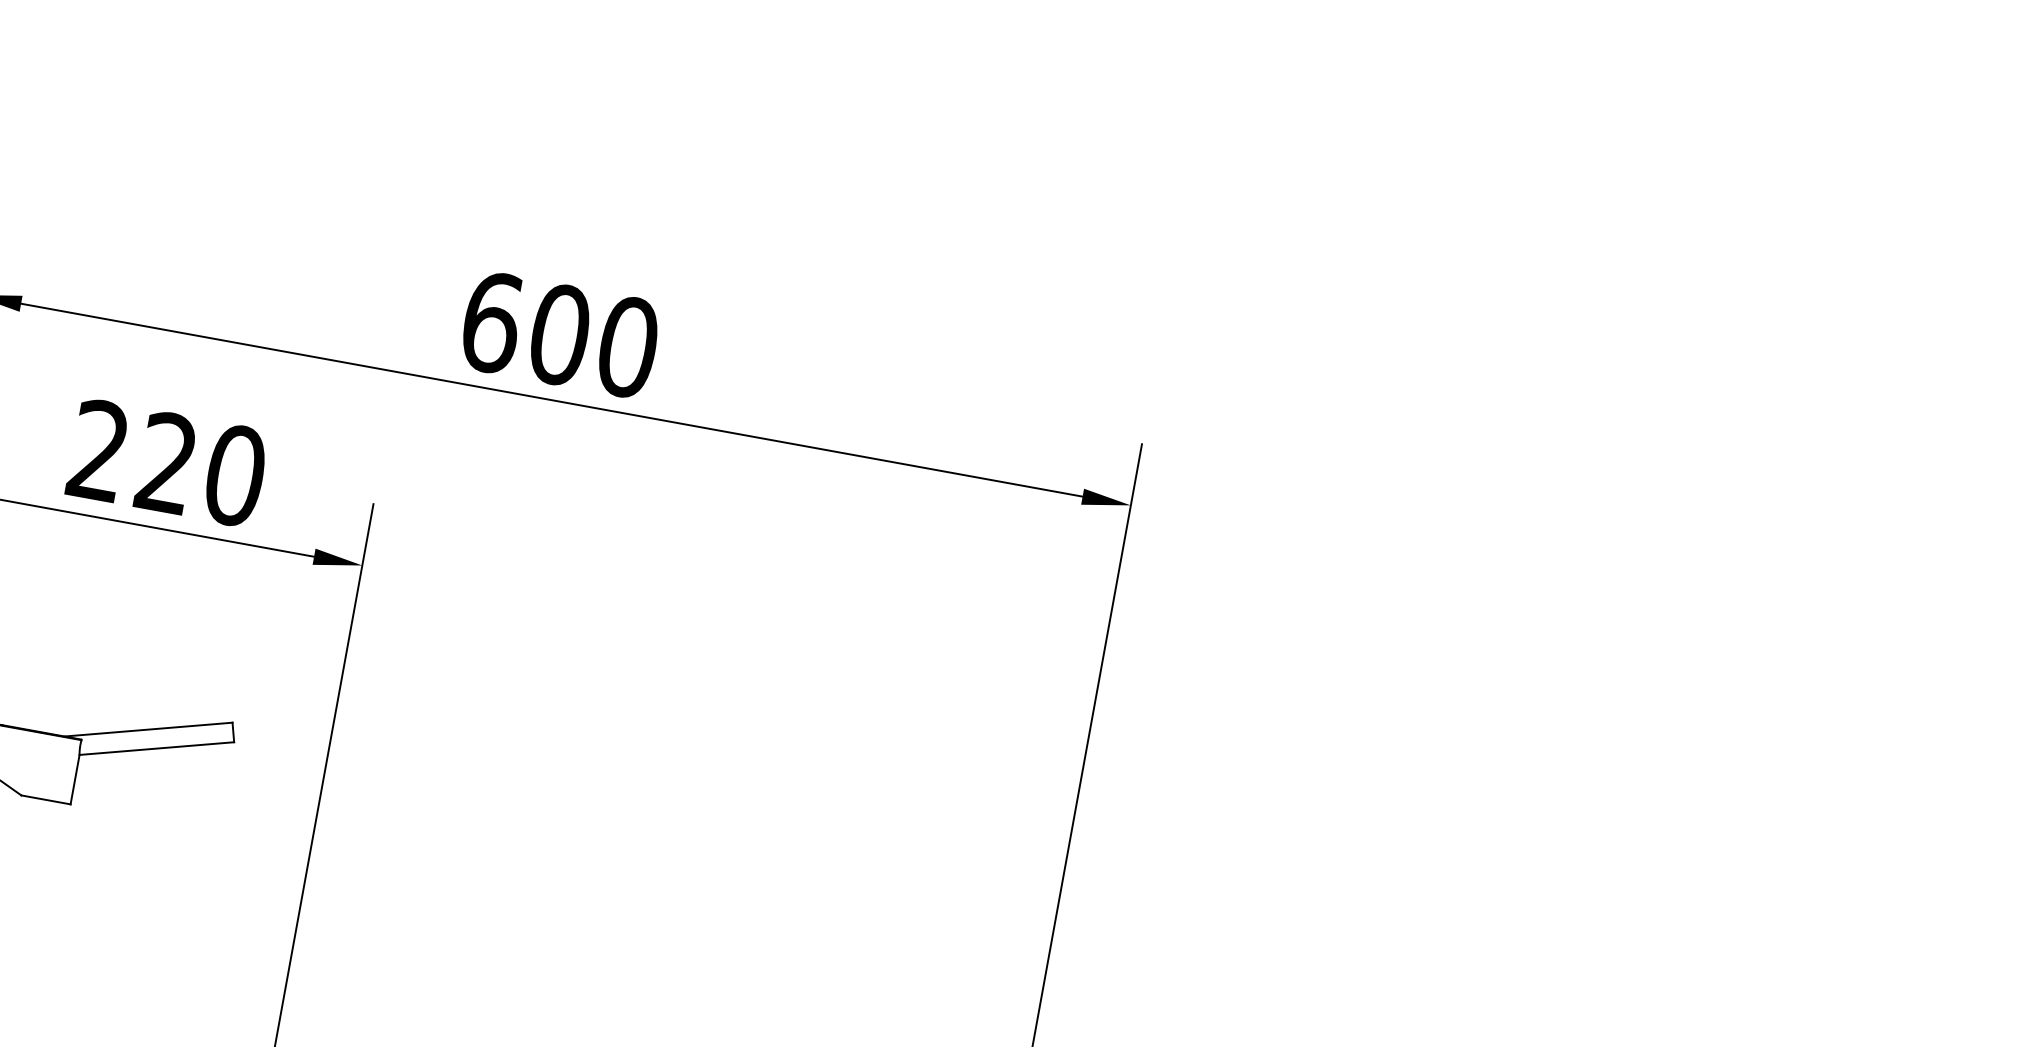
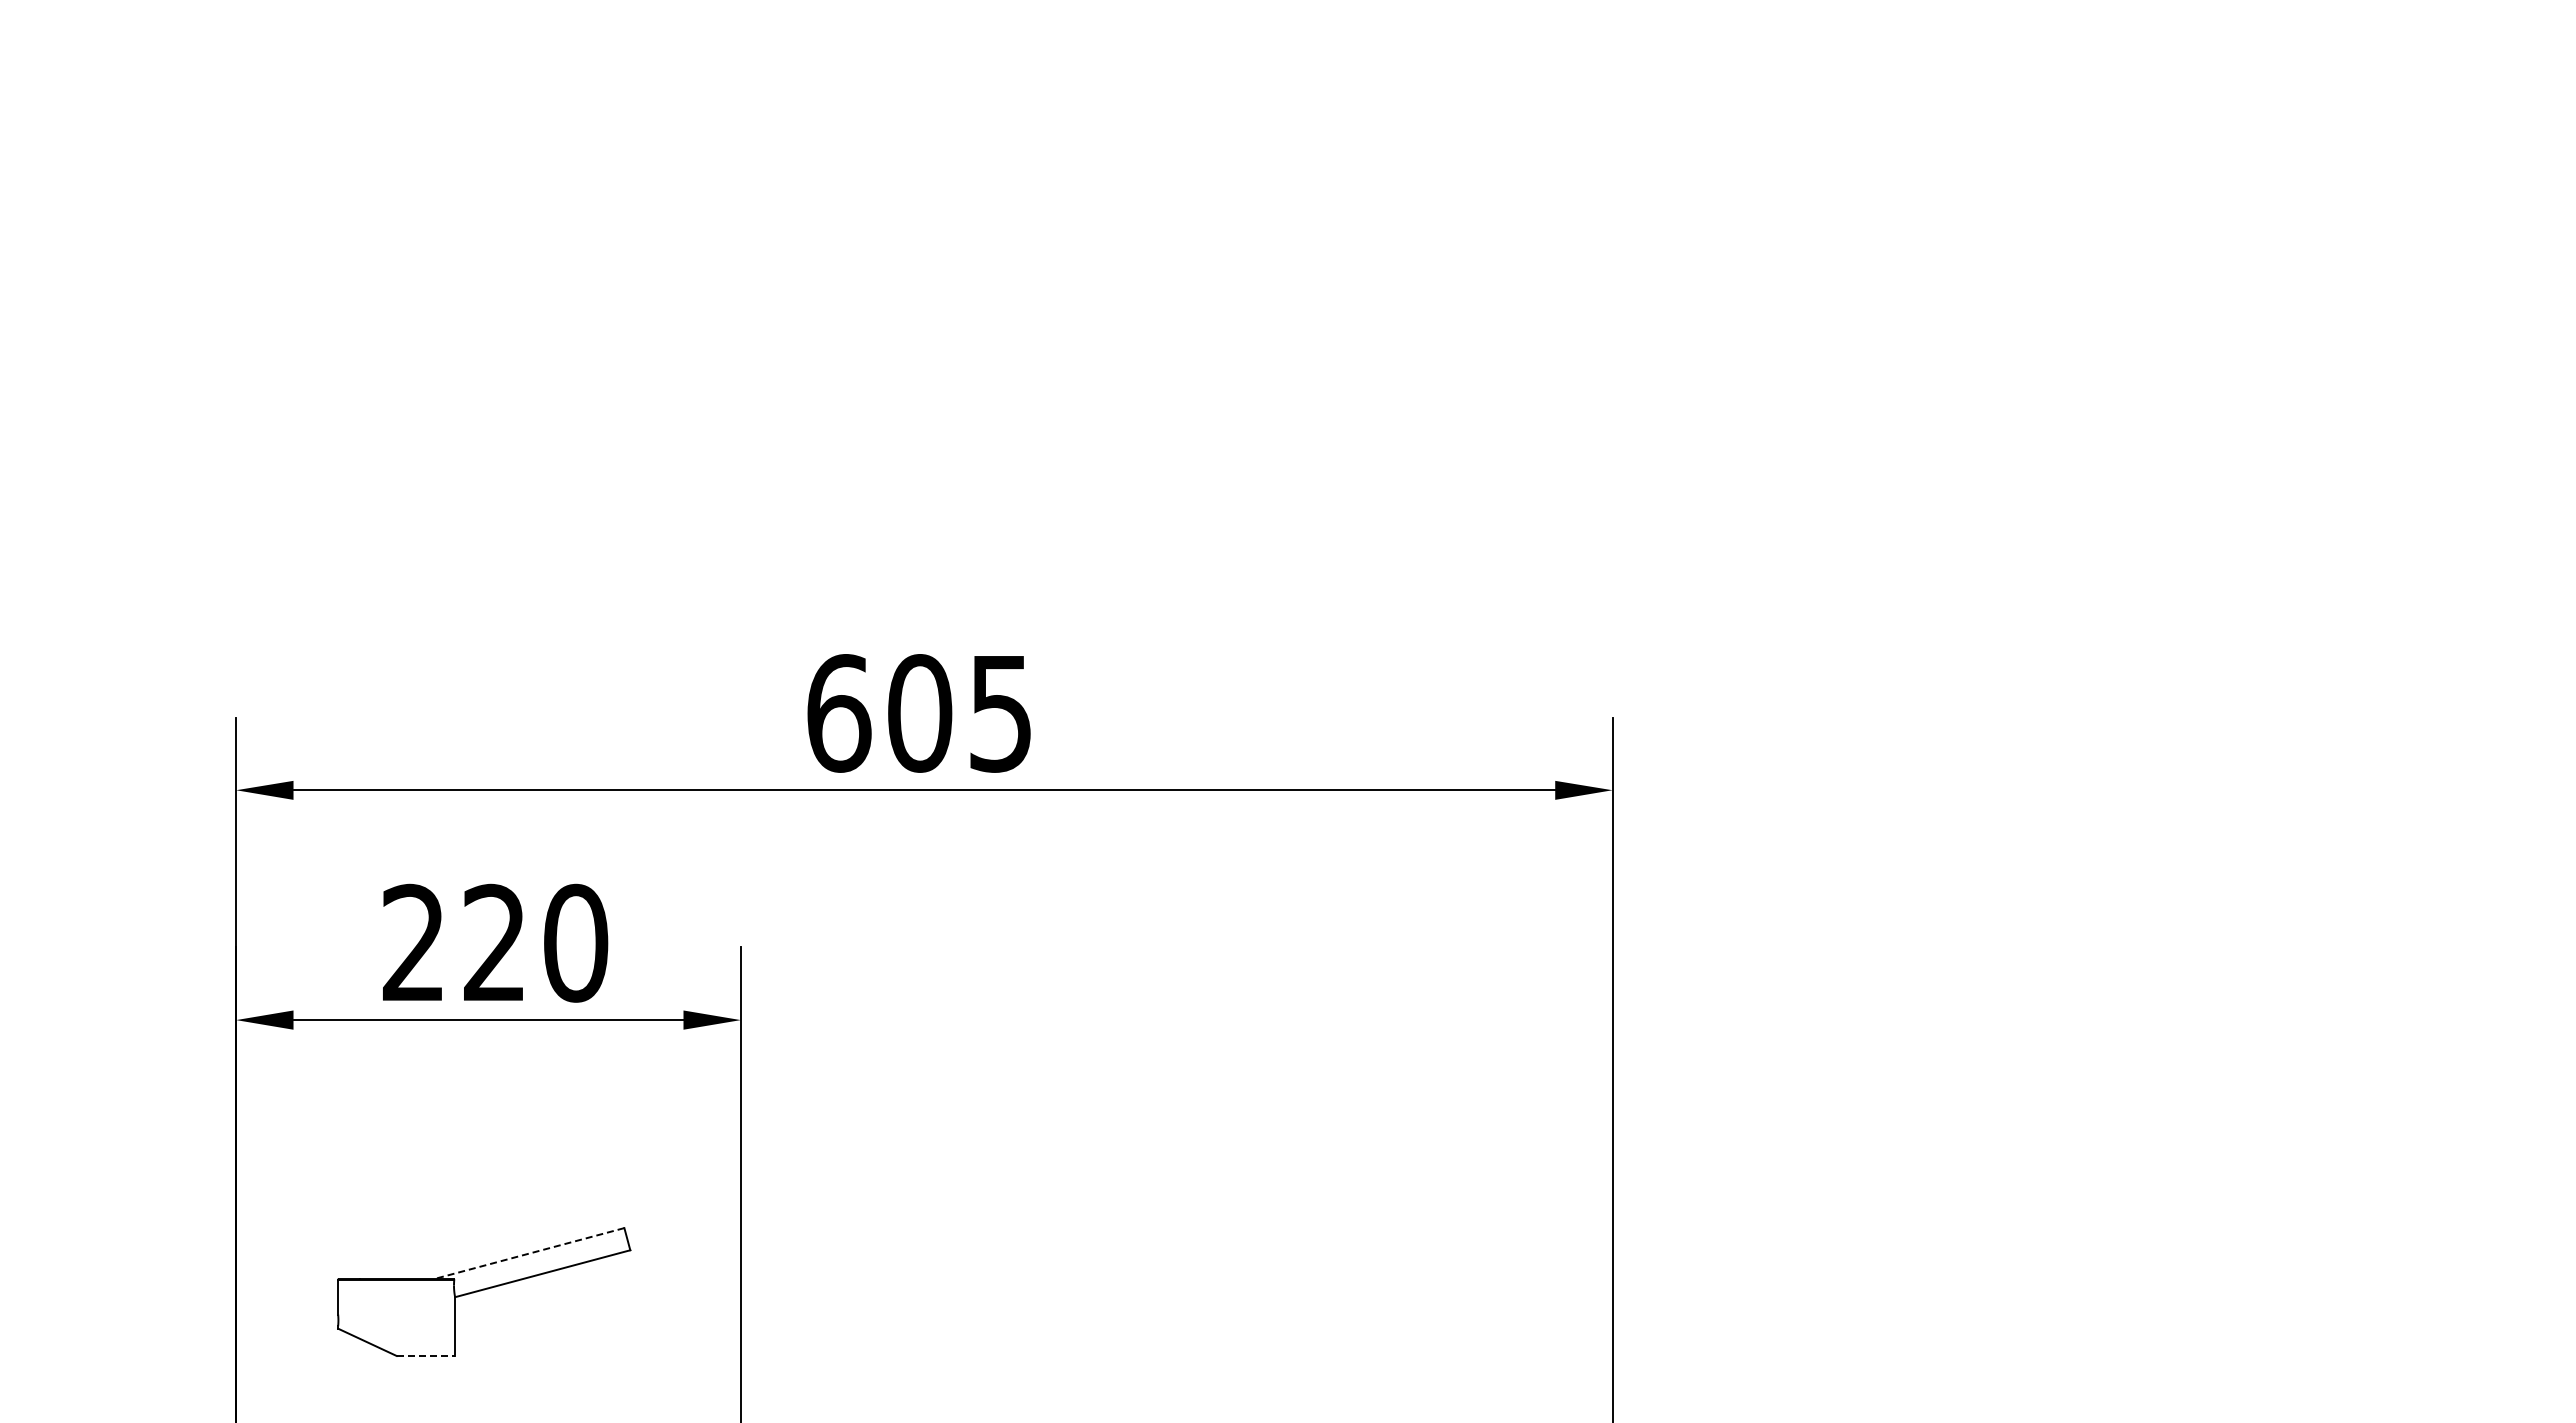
text: (628, 347) -> (1001, 713), 600 -> 605
line: (148, 729) -> (529, 1253), solid -> dashed
line: (46, 799) -> (426, 1355), solid -> dashed

